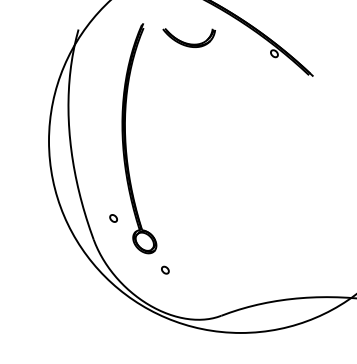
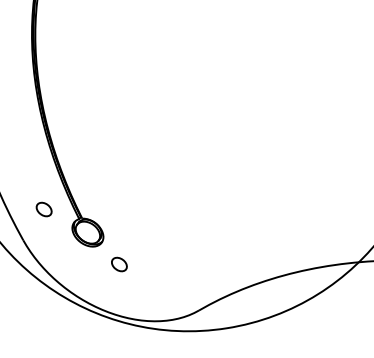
part: (113, 218) -> (43, 209), size x1.6
part: (165, 269) -> (119, 263), size x1.6

